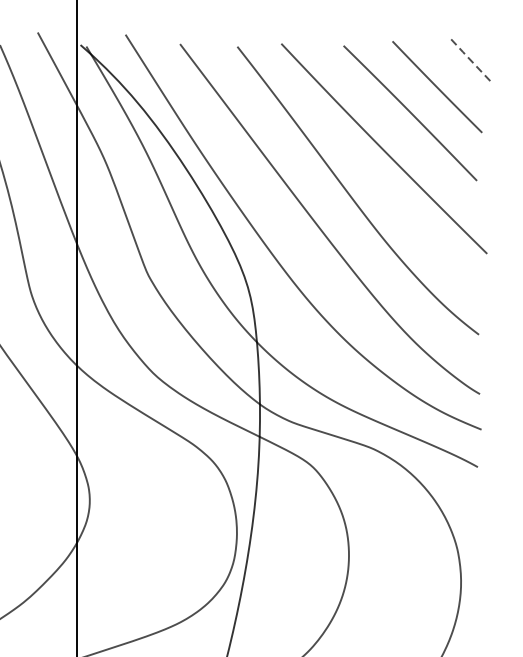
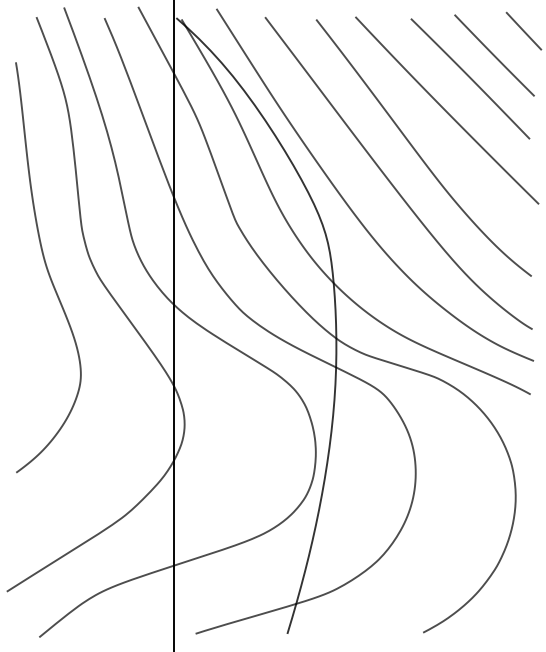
line: (470, 60) -> (524, 31), dashed -> solid

